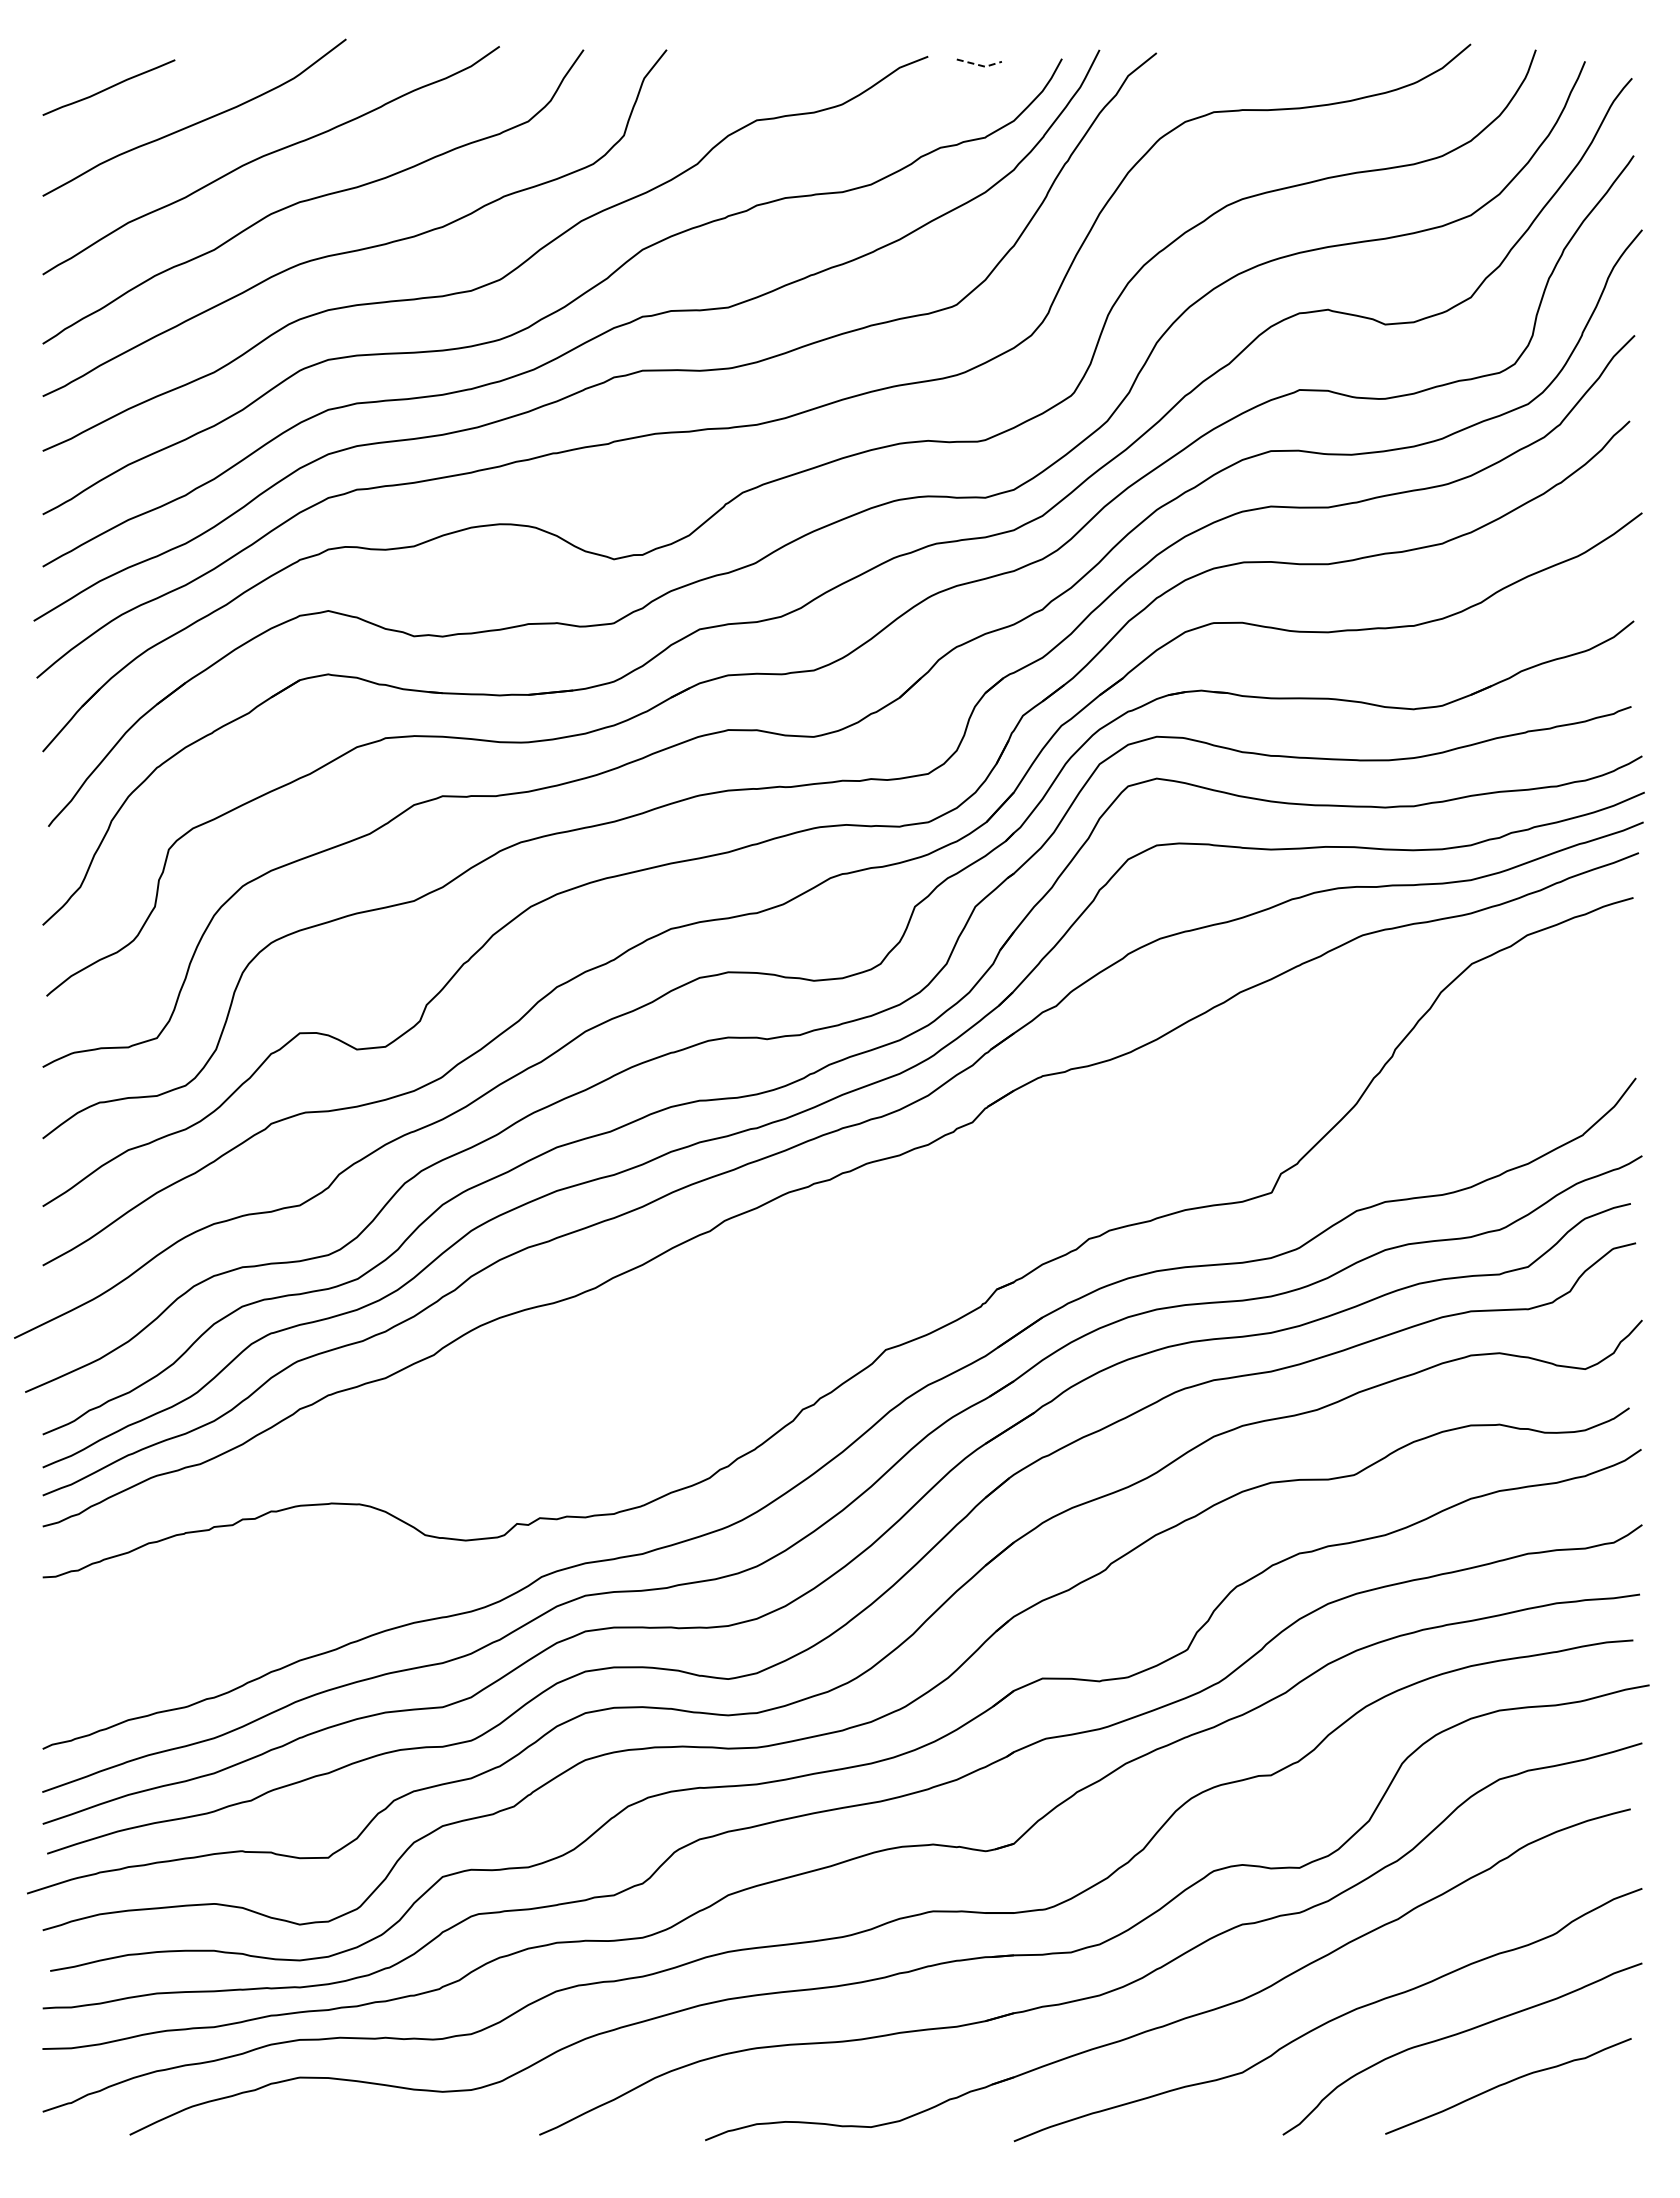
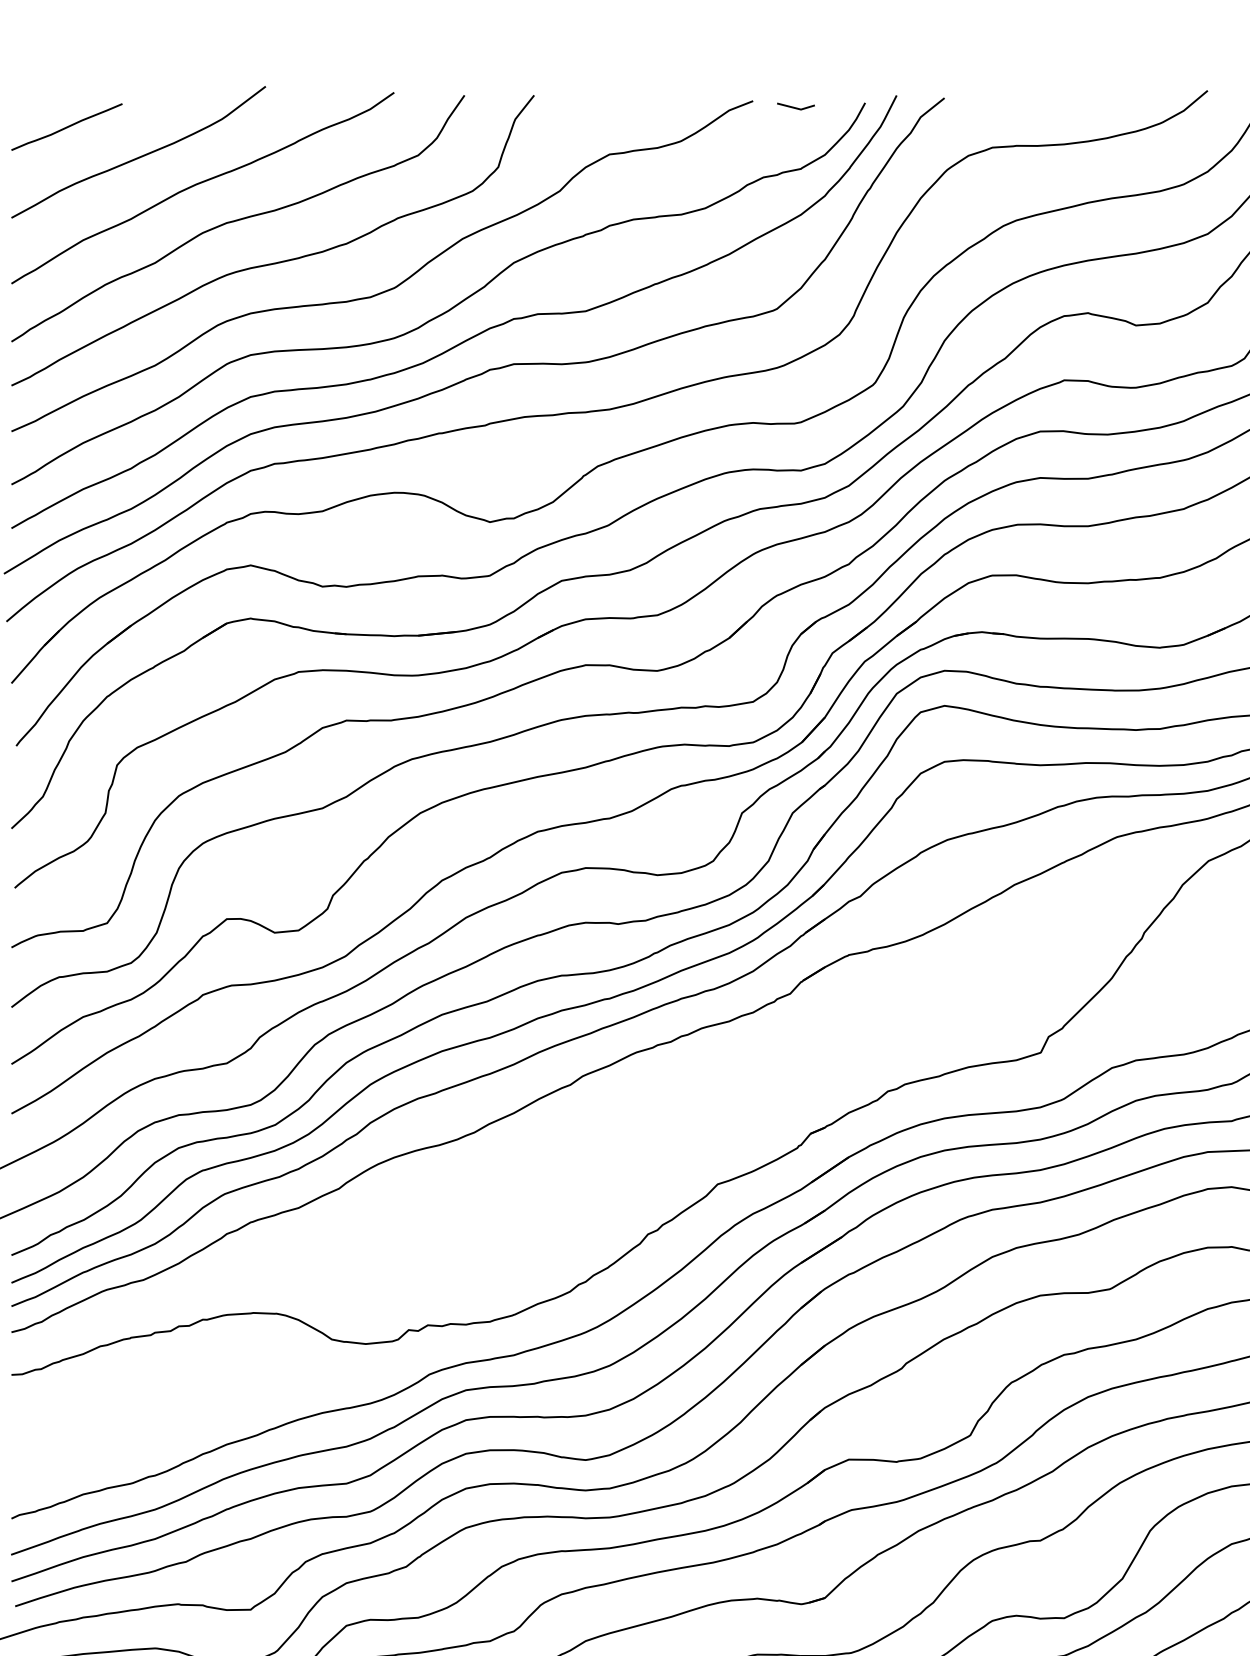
line: (980, 65) -> (796, 108), dashed -> solid

